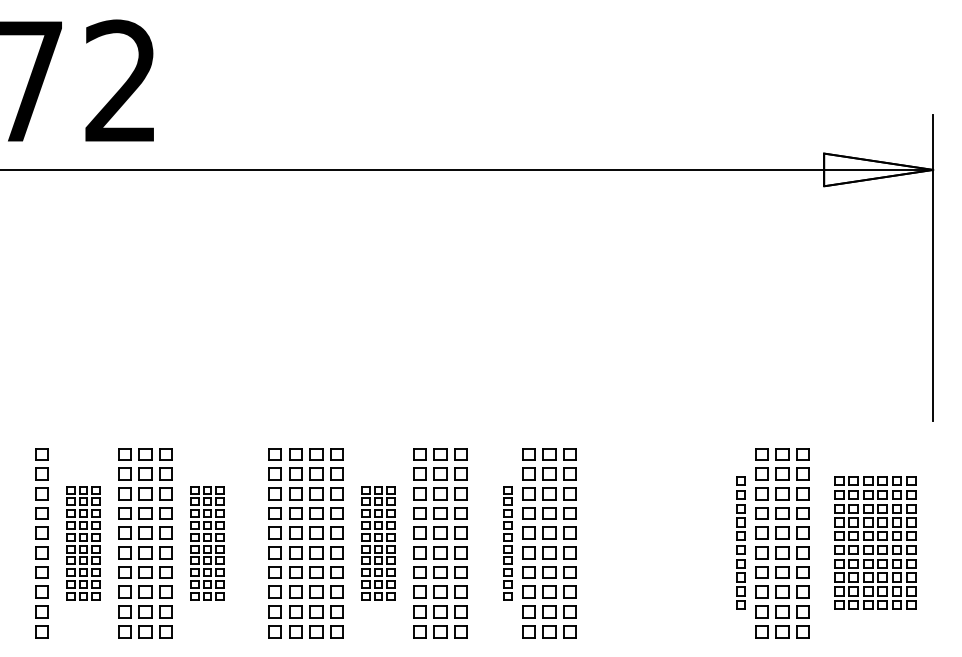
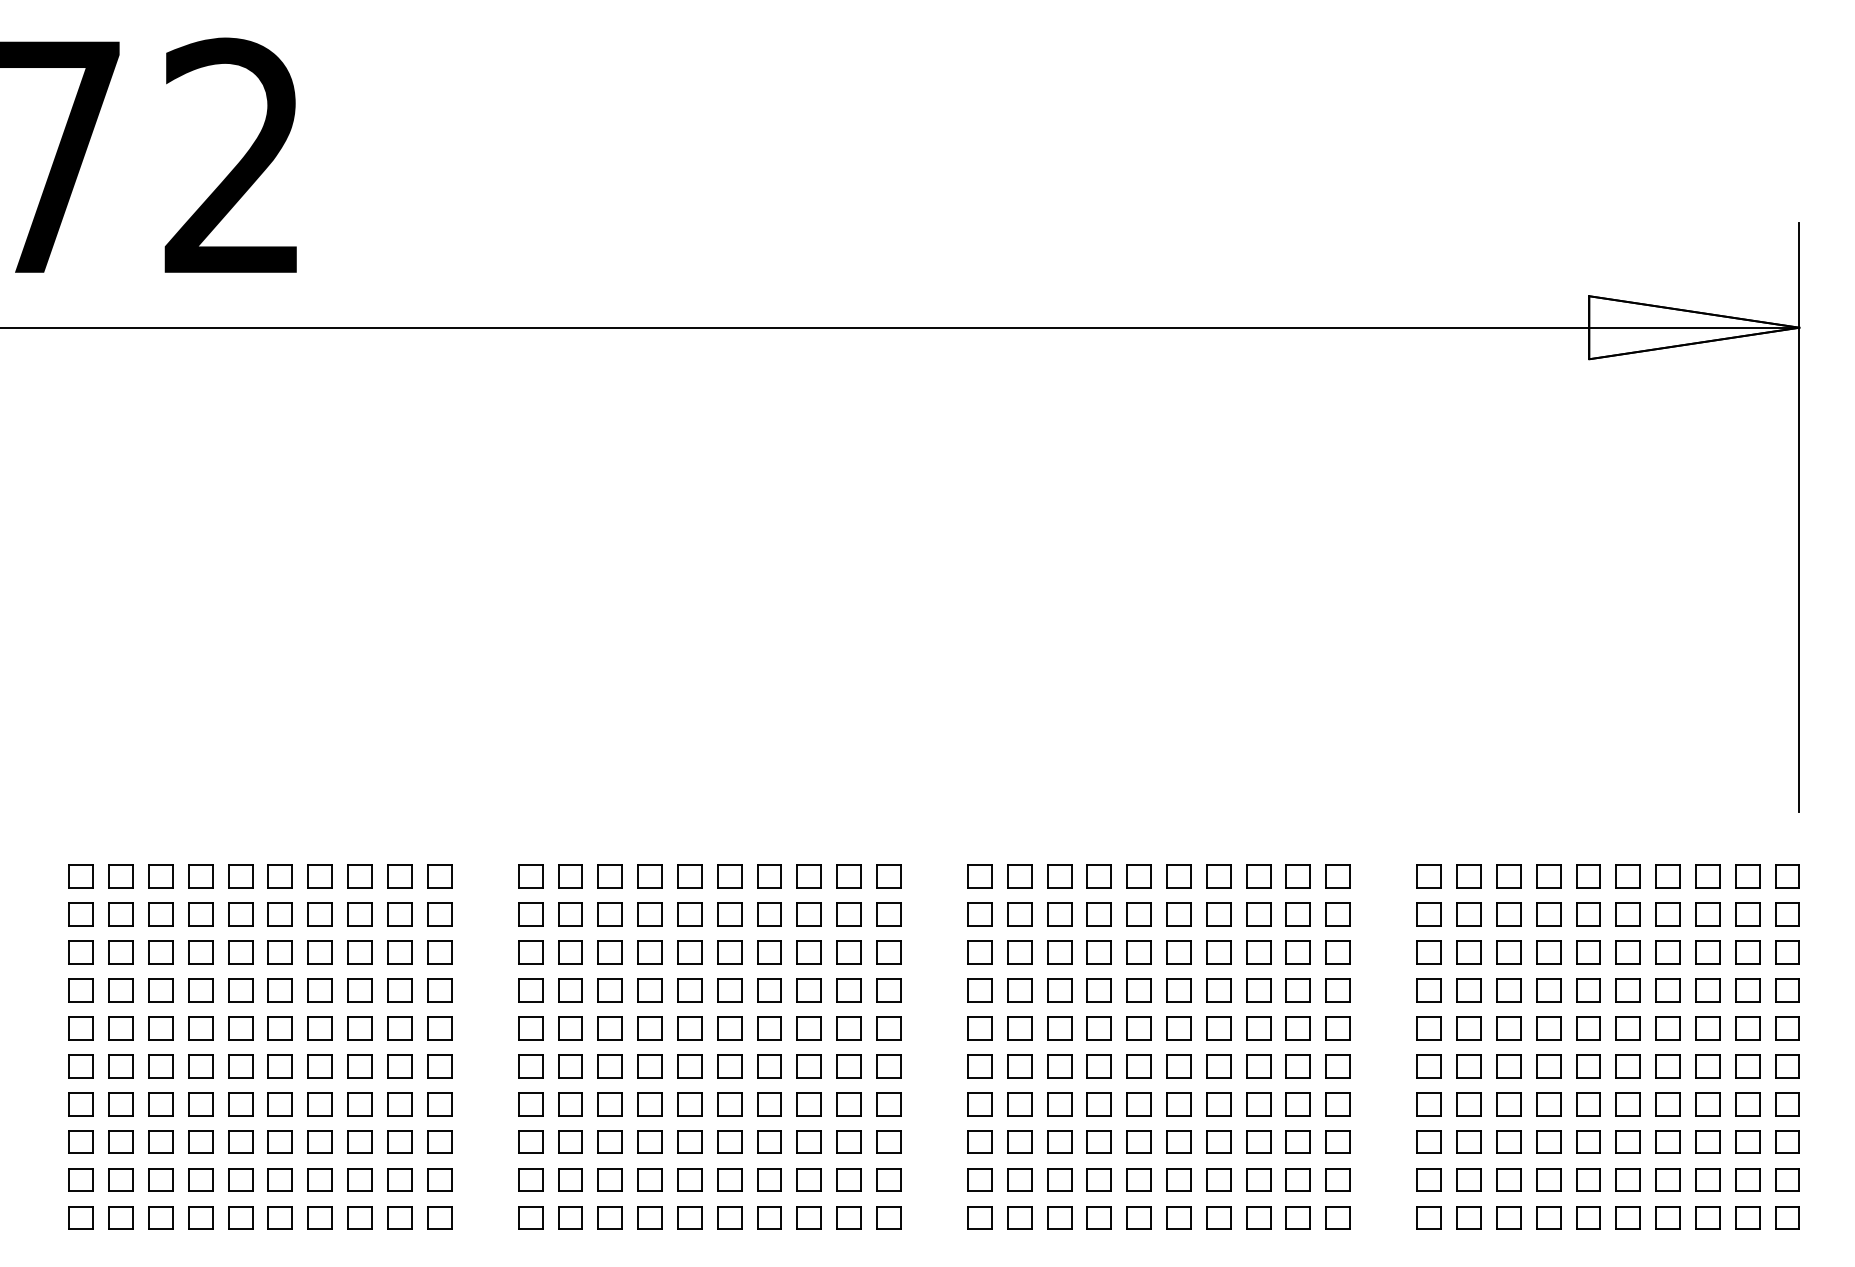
part: (83, 543) -> (160, 1048), size x1.67
part: (207, 543) -> (400, 1048), size x1.67
part: (378, 543) -> (729, 1048), size x1.67
part: (507, 543) -> (978, 1048), size x1.67
part: (642, 543) -> (1238, 1048), added
part: (740, 543) -> (1427, 1048), size x1.43
part: (875, 543) -> (1688, 1048), size x1.43

